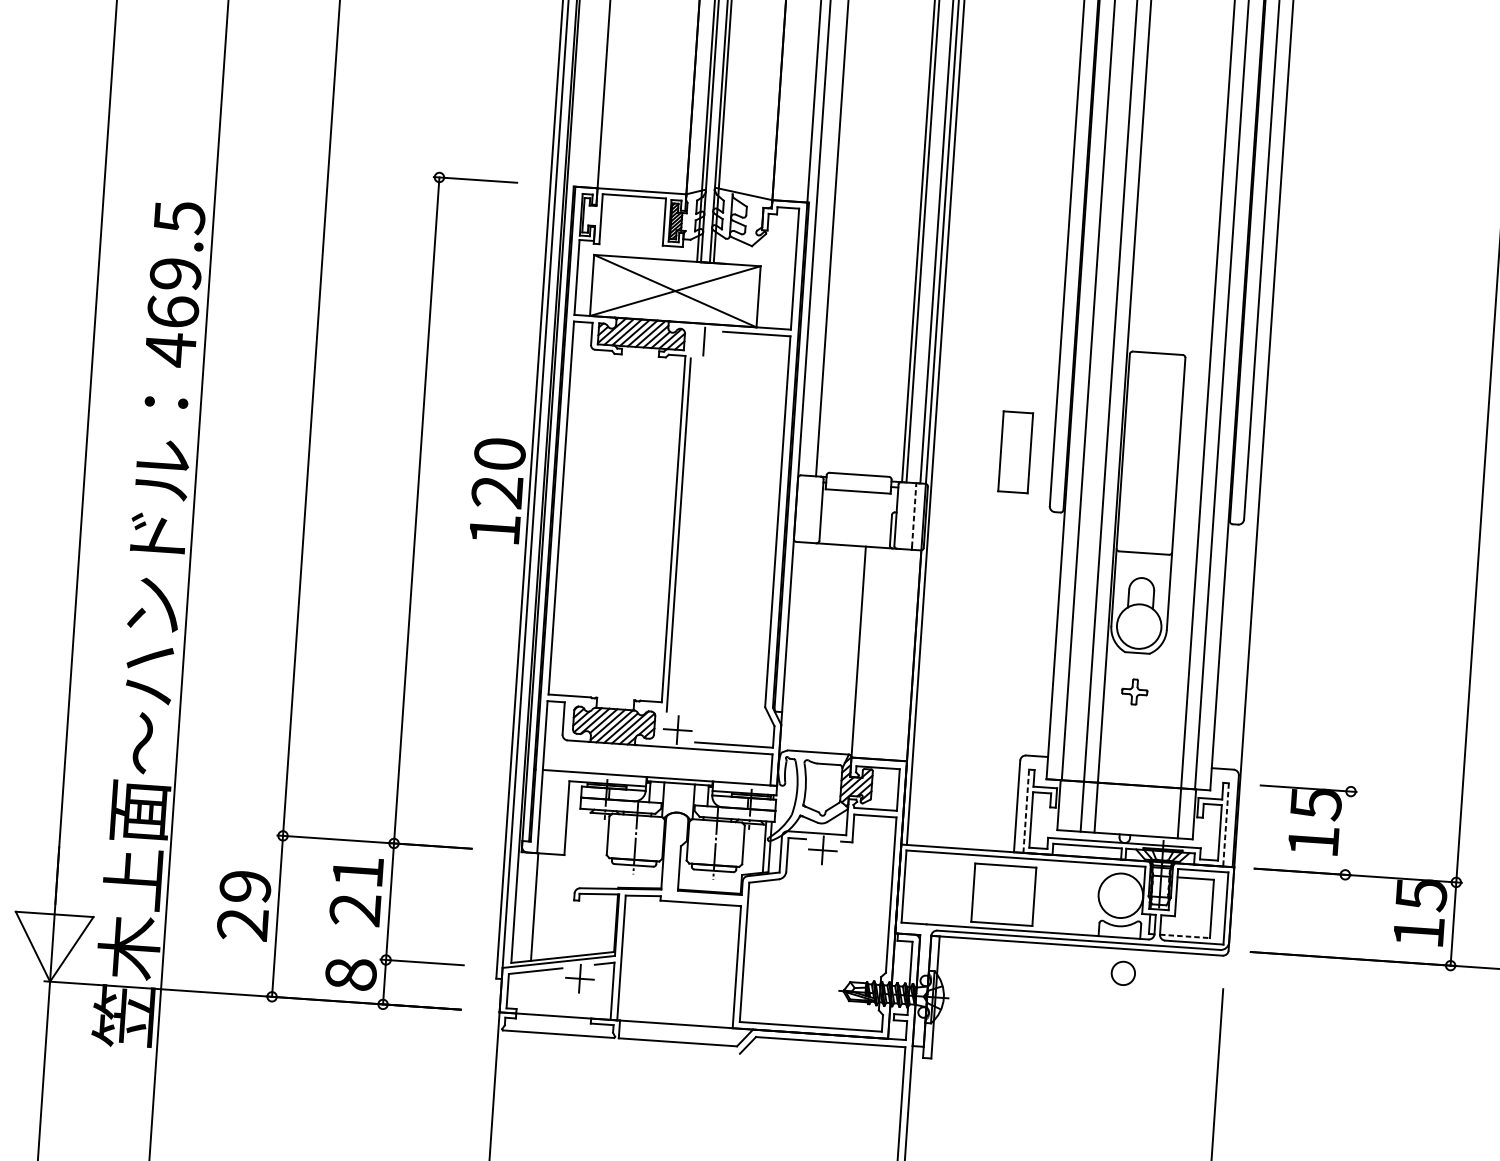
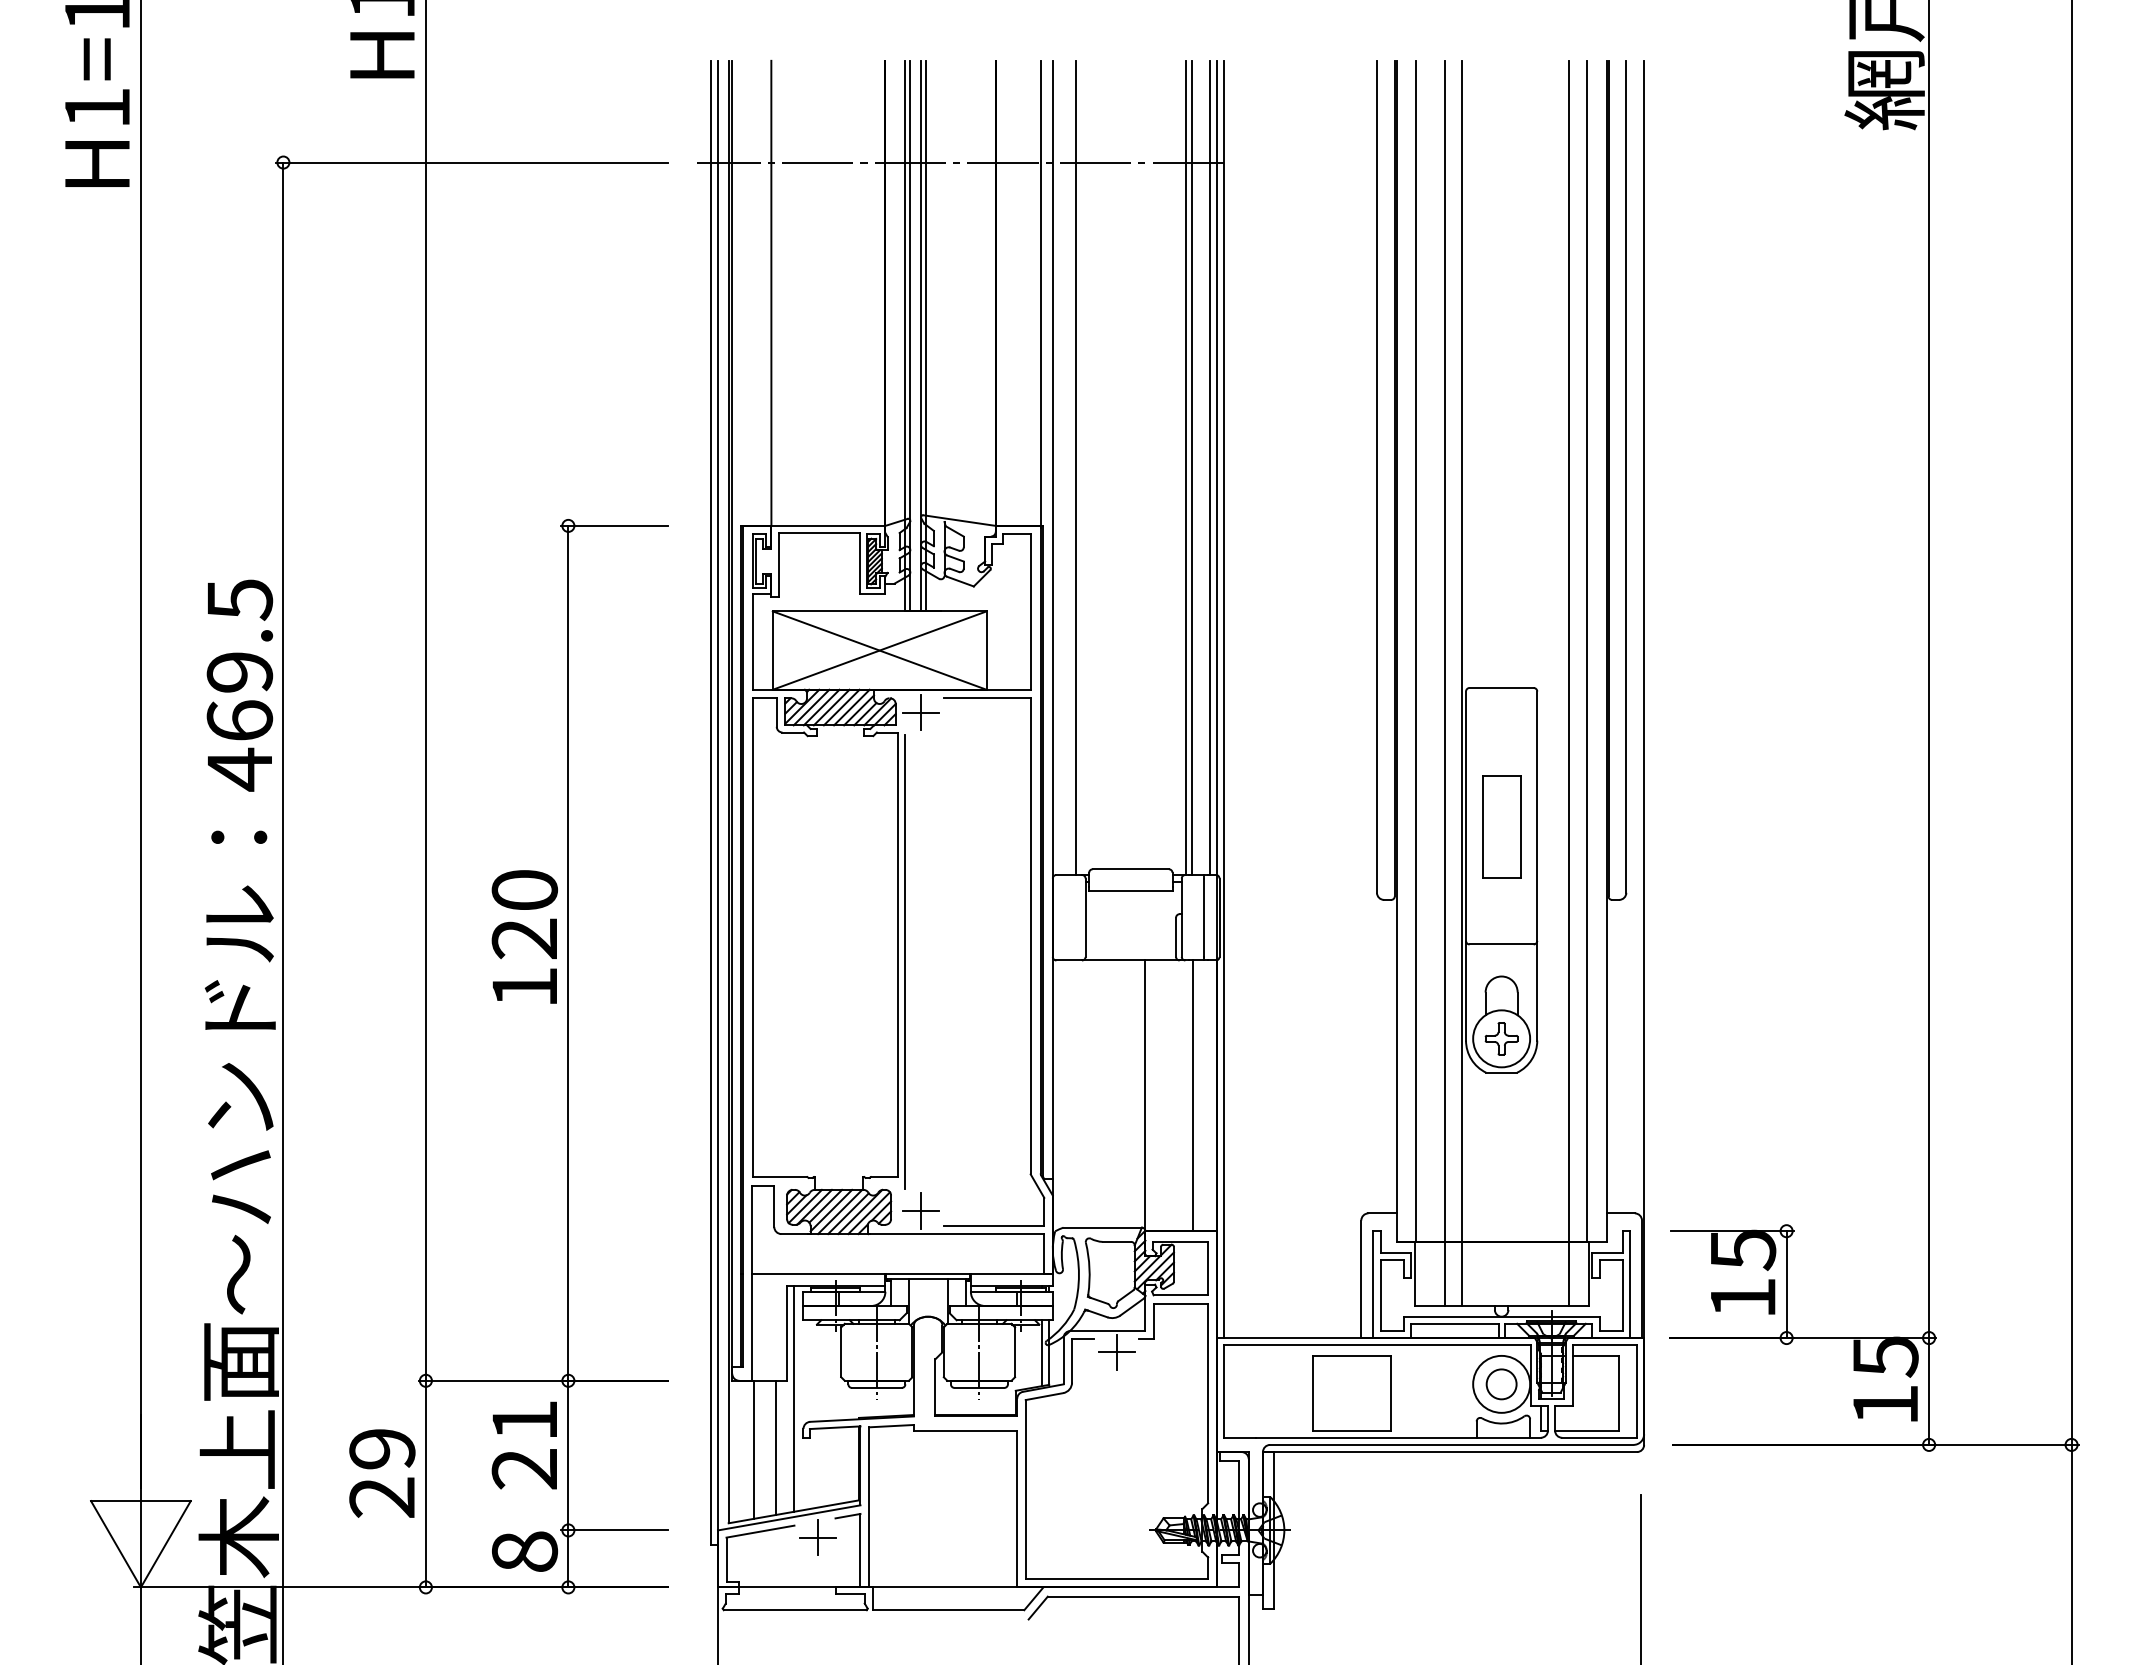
line: (703, 341) -> (920, 712), added
part: (1015, 452) -> (1501, 826), moved
text: (497, 490) -> (524, 936), moved
line: (914, 516) -> (1204, 917), dashed -> solid
line: (896, 654) -> (1193, 1095), added
part: (1134, 691) -> (1501, 1038), moved
line: (1026, 811) -> (1373, 1284), dashed -> solid
line: (1225, 825) -> (1629, 1285), dashed -> solid
line: (1348, 833) -> (1786, 1284), added
line: (569, 869) -> (794, 1398), added
line: (552, 906) -> (776, 1447), added
line: (1185, 936) -> (1587, 1430), dashed -> solid
circle: (1123, 973) -> (1501, 1384), moved

